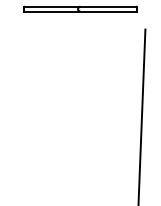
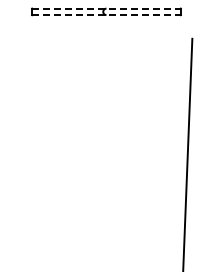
line: (80, 6) -> (106, 8), solid -> dashed
line: (80, 11) -> (106, 15), solid -> dashed

